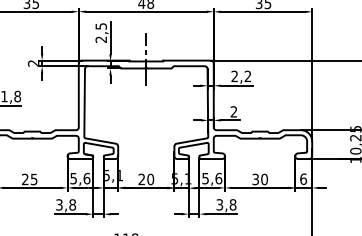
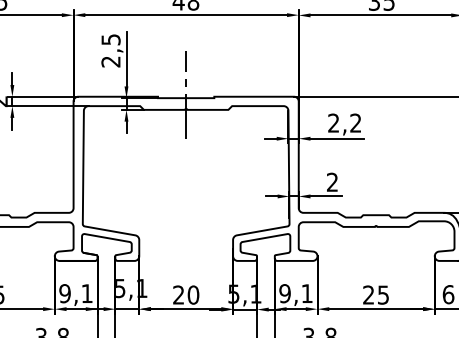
text: (80, 178) -> (76, 293), 5,6 -> 9,1
text: (212, 178) -> (296, 293), 5,6 -> 9,1
text: (259, 179) -> (375, 295), 30 -> 25

